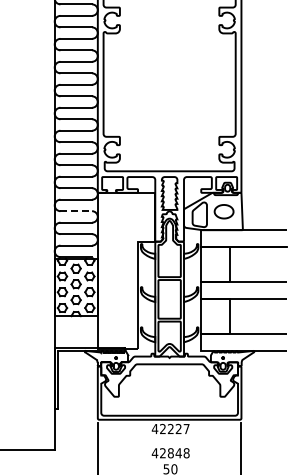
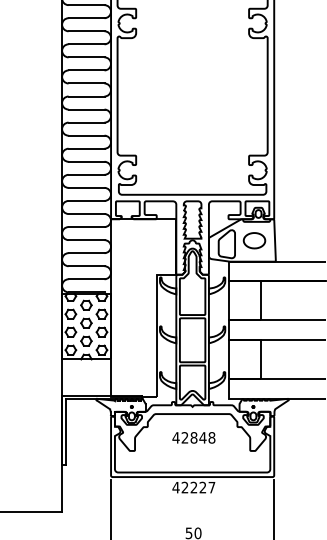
line: (76, 211) -> (86, 240), dashed -> solid
text: (170, 453) -> (193, 438), moved

